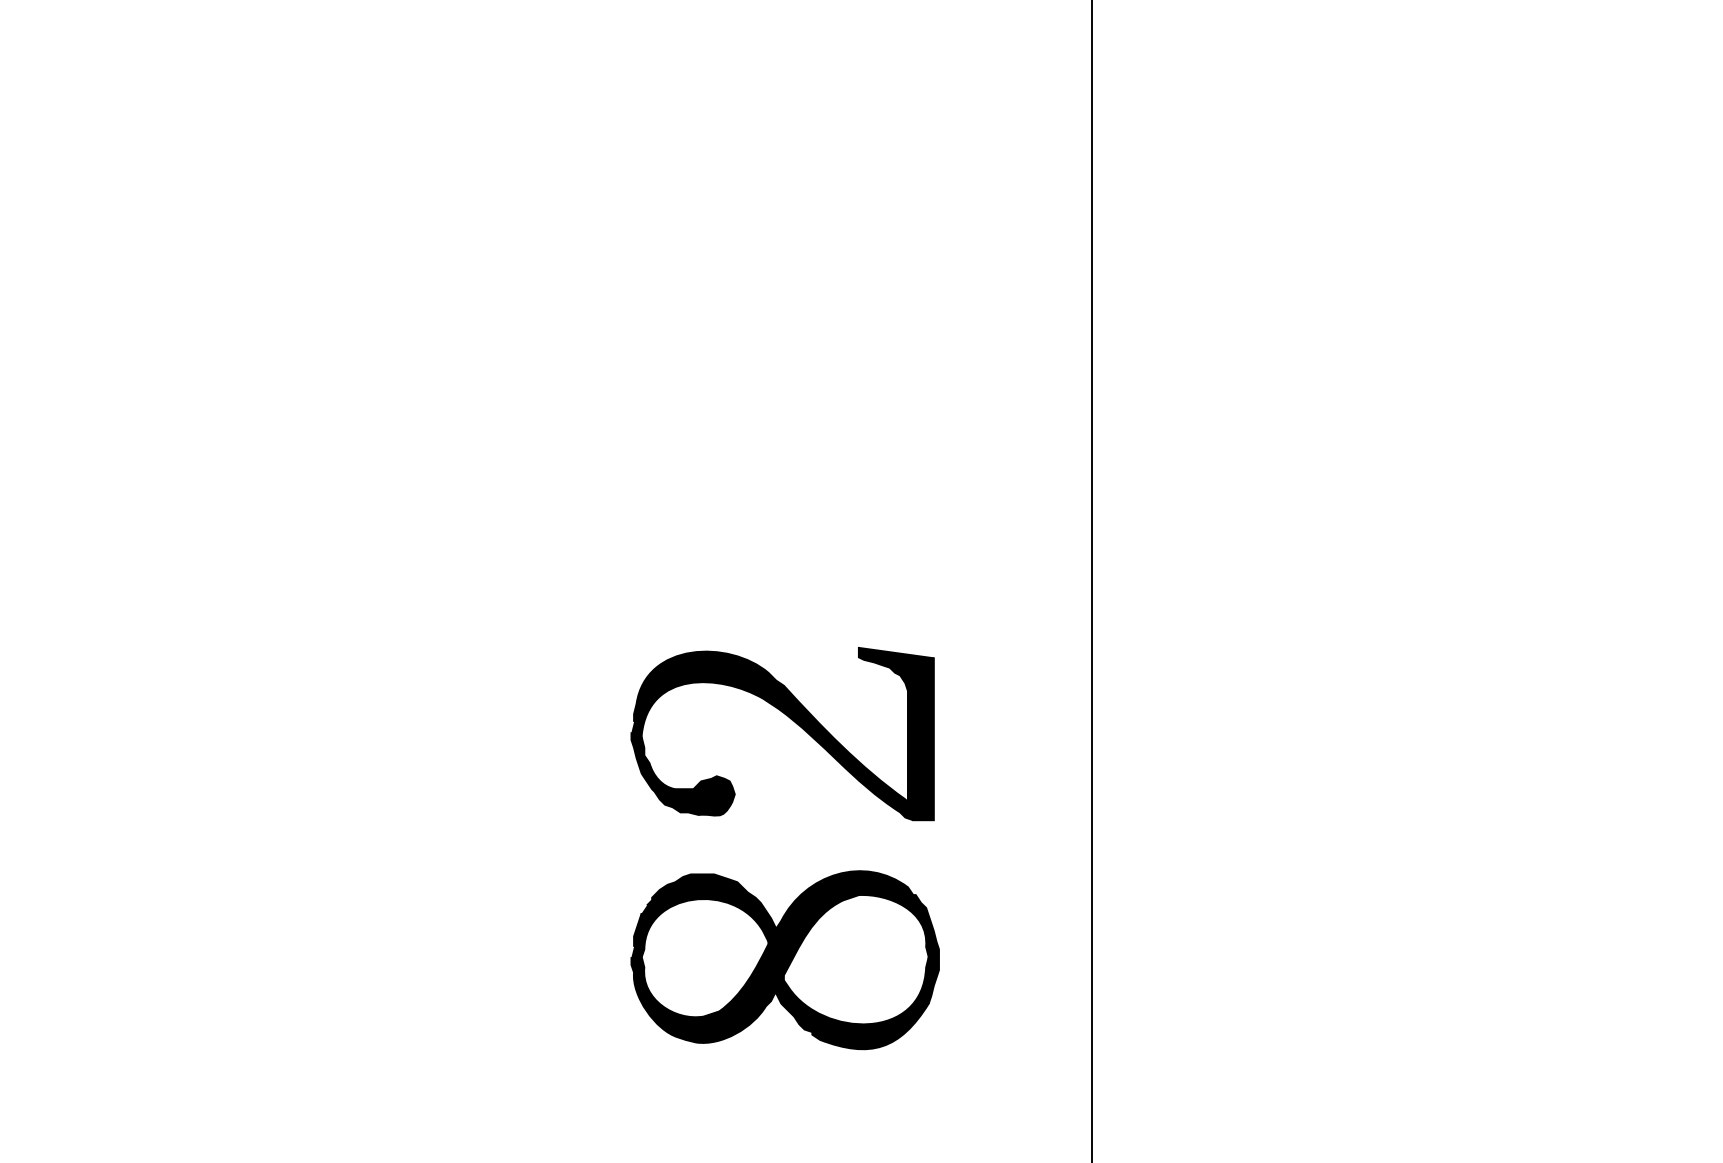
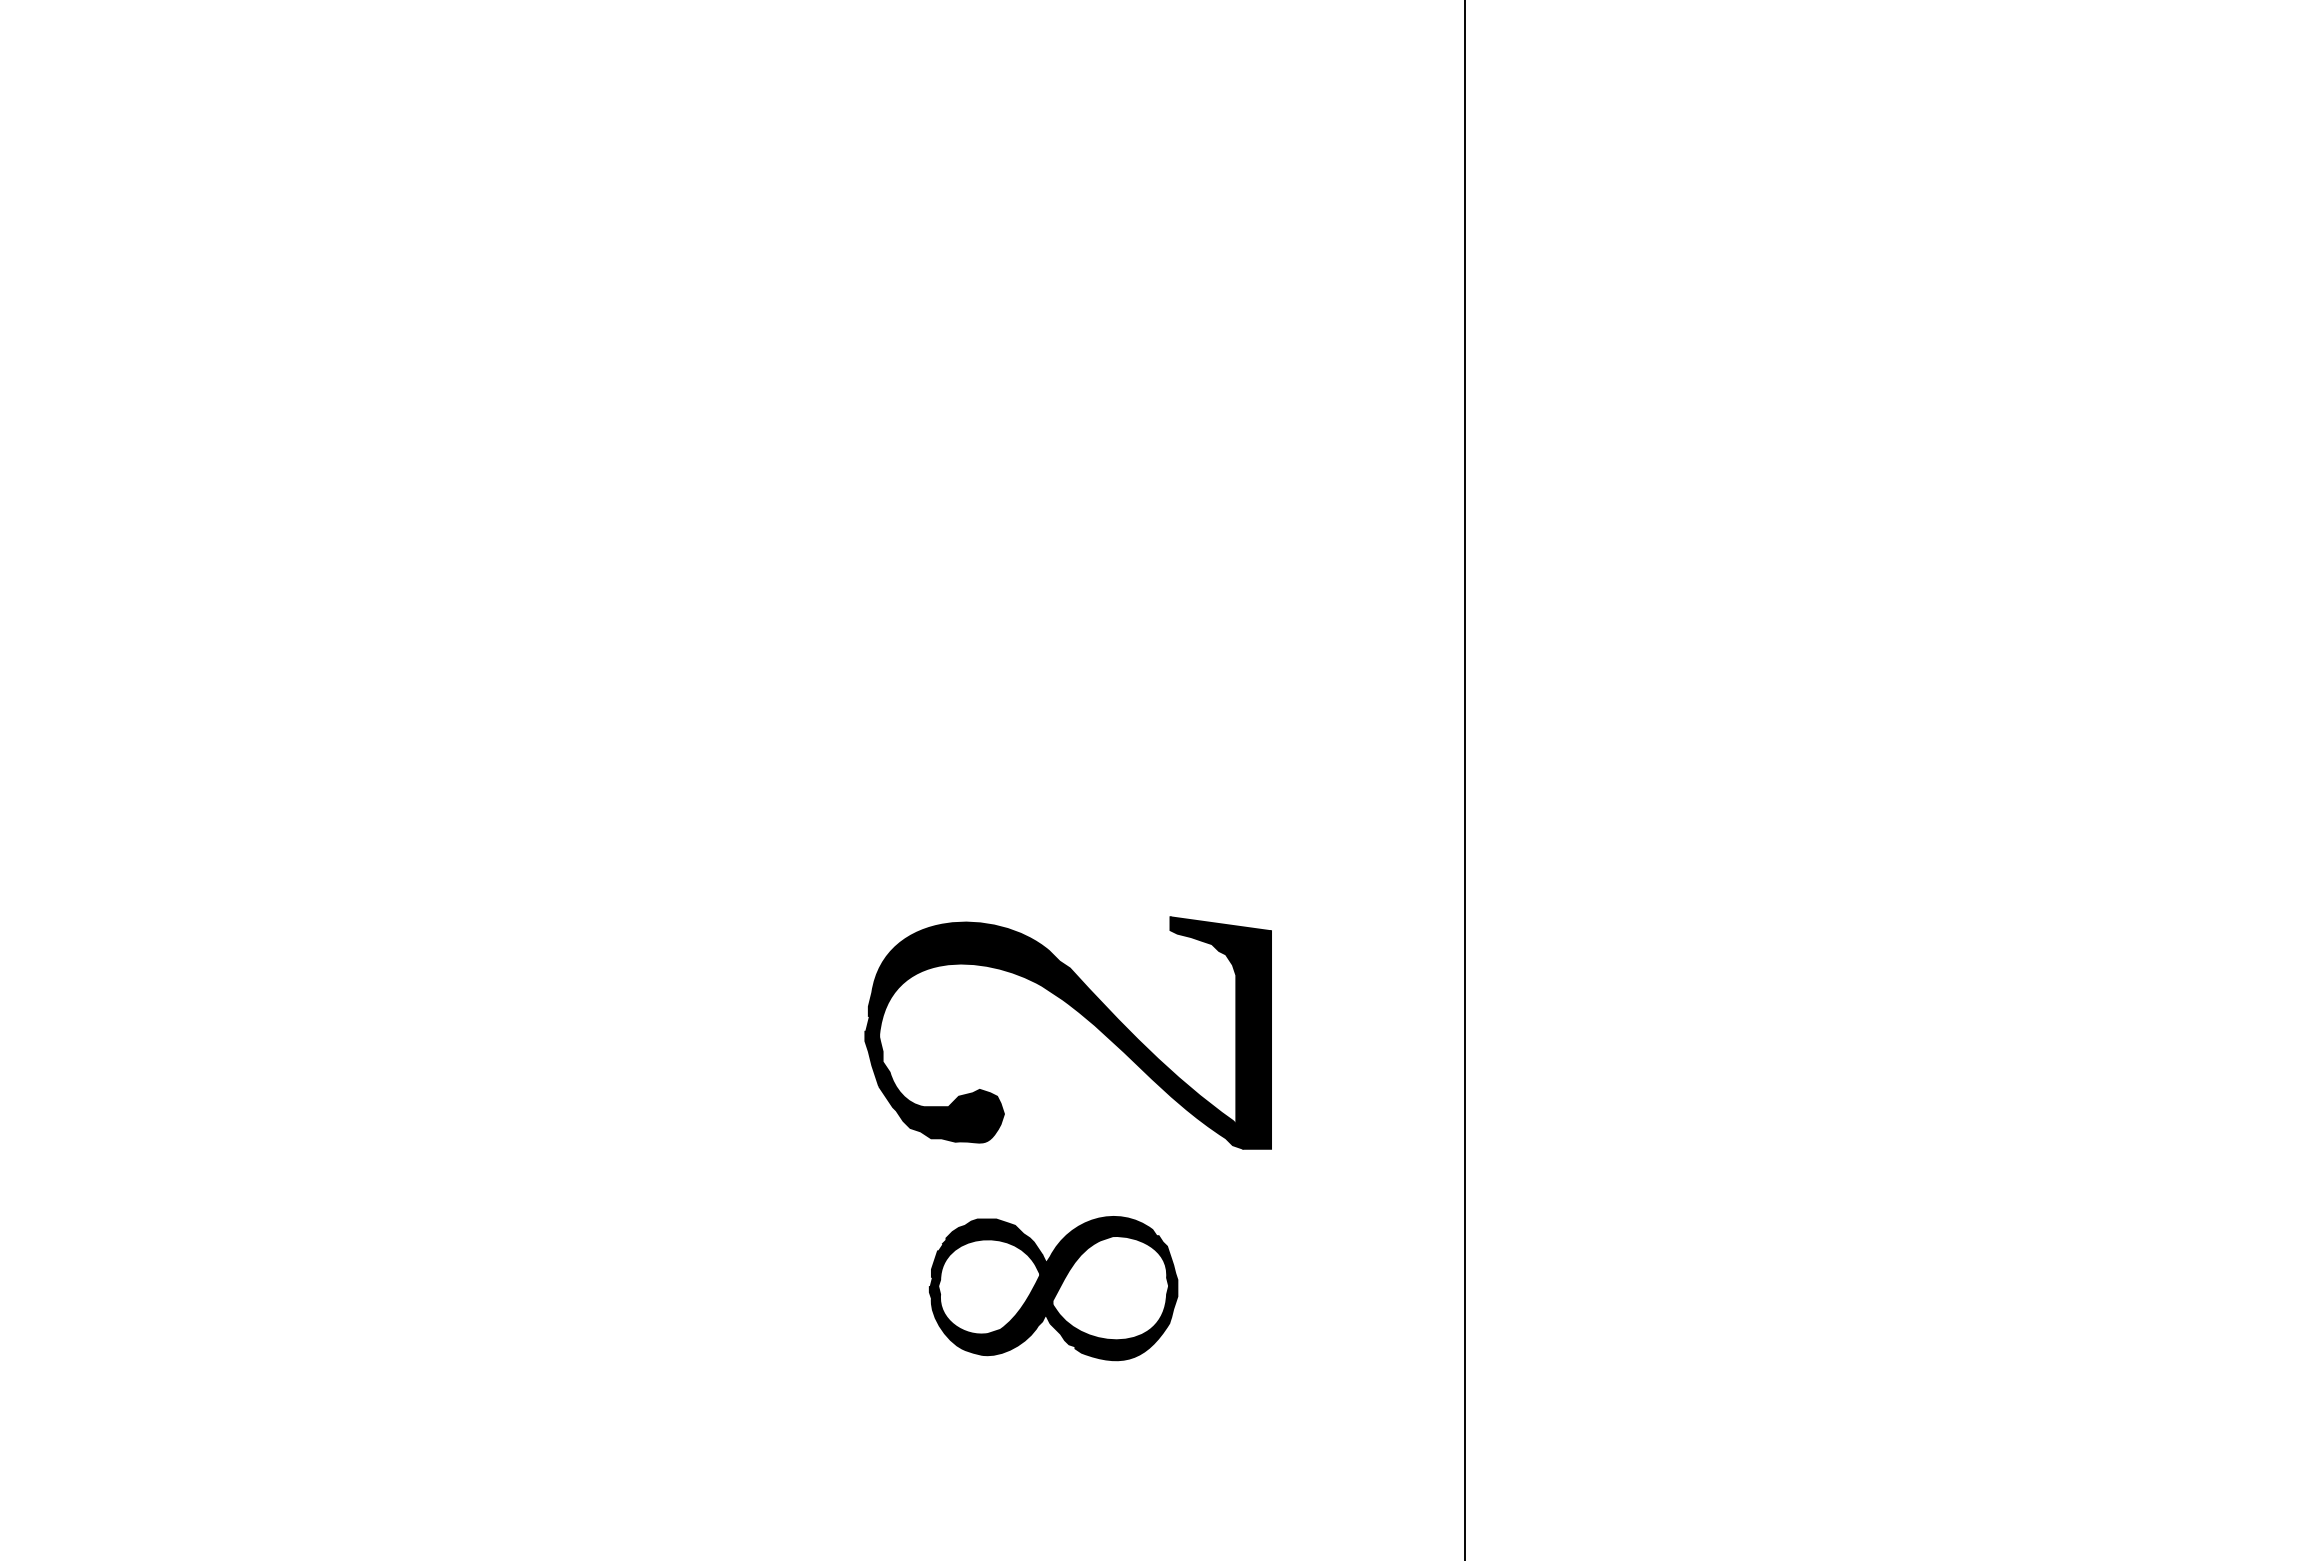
part: (792, 720) -> (1081, 1015), moved
part: (785, 960) -> (1053, 1288), size x0.6

